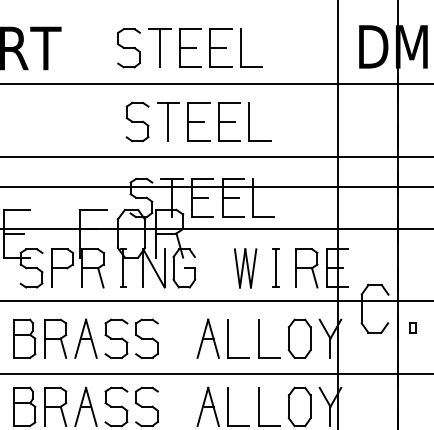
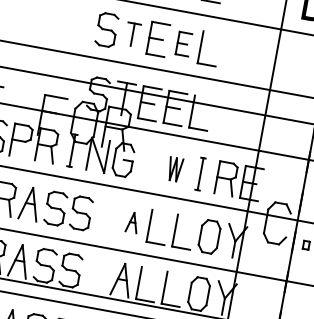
part: (168, 121) -> (132, 34), size x0.7
part: (229, 121) -> (184, 43), size x0.7
part: (245, 268) -> (174, 169), size x0.7
part: (207, 338) -> (132, 222), size x0.6

